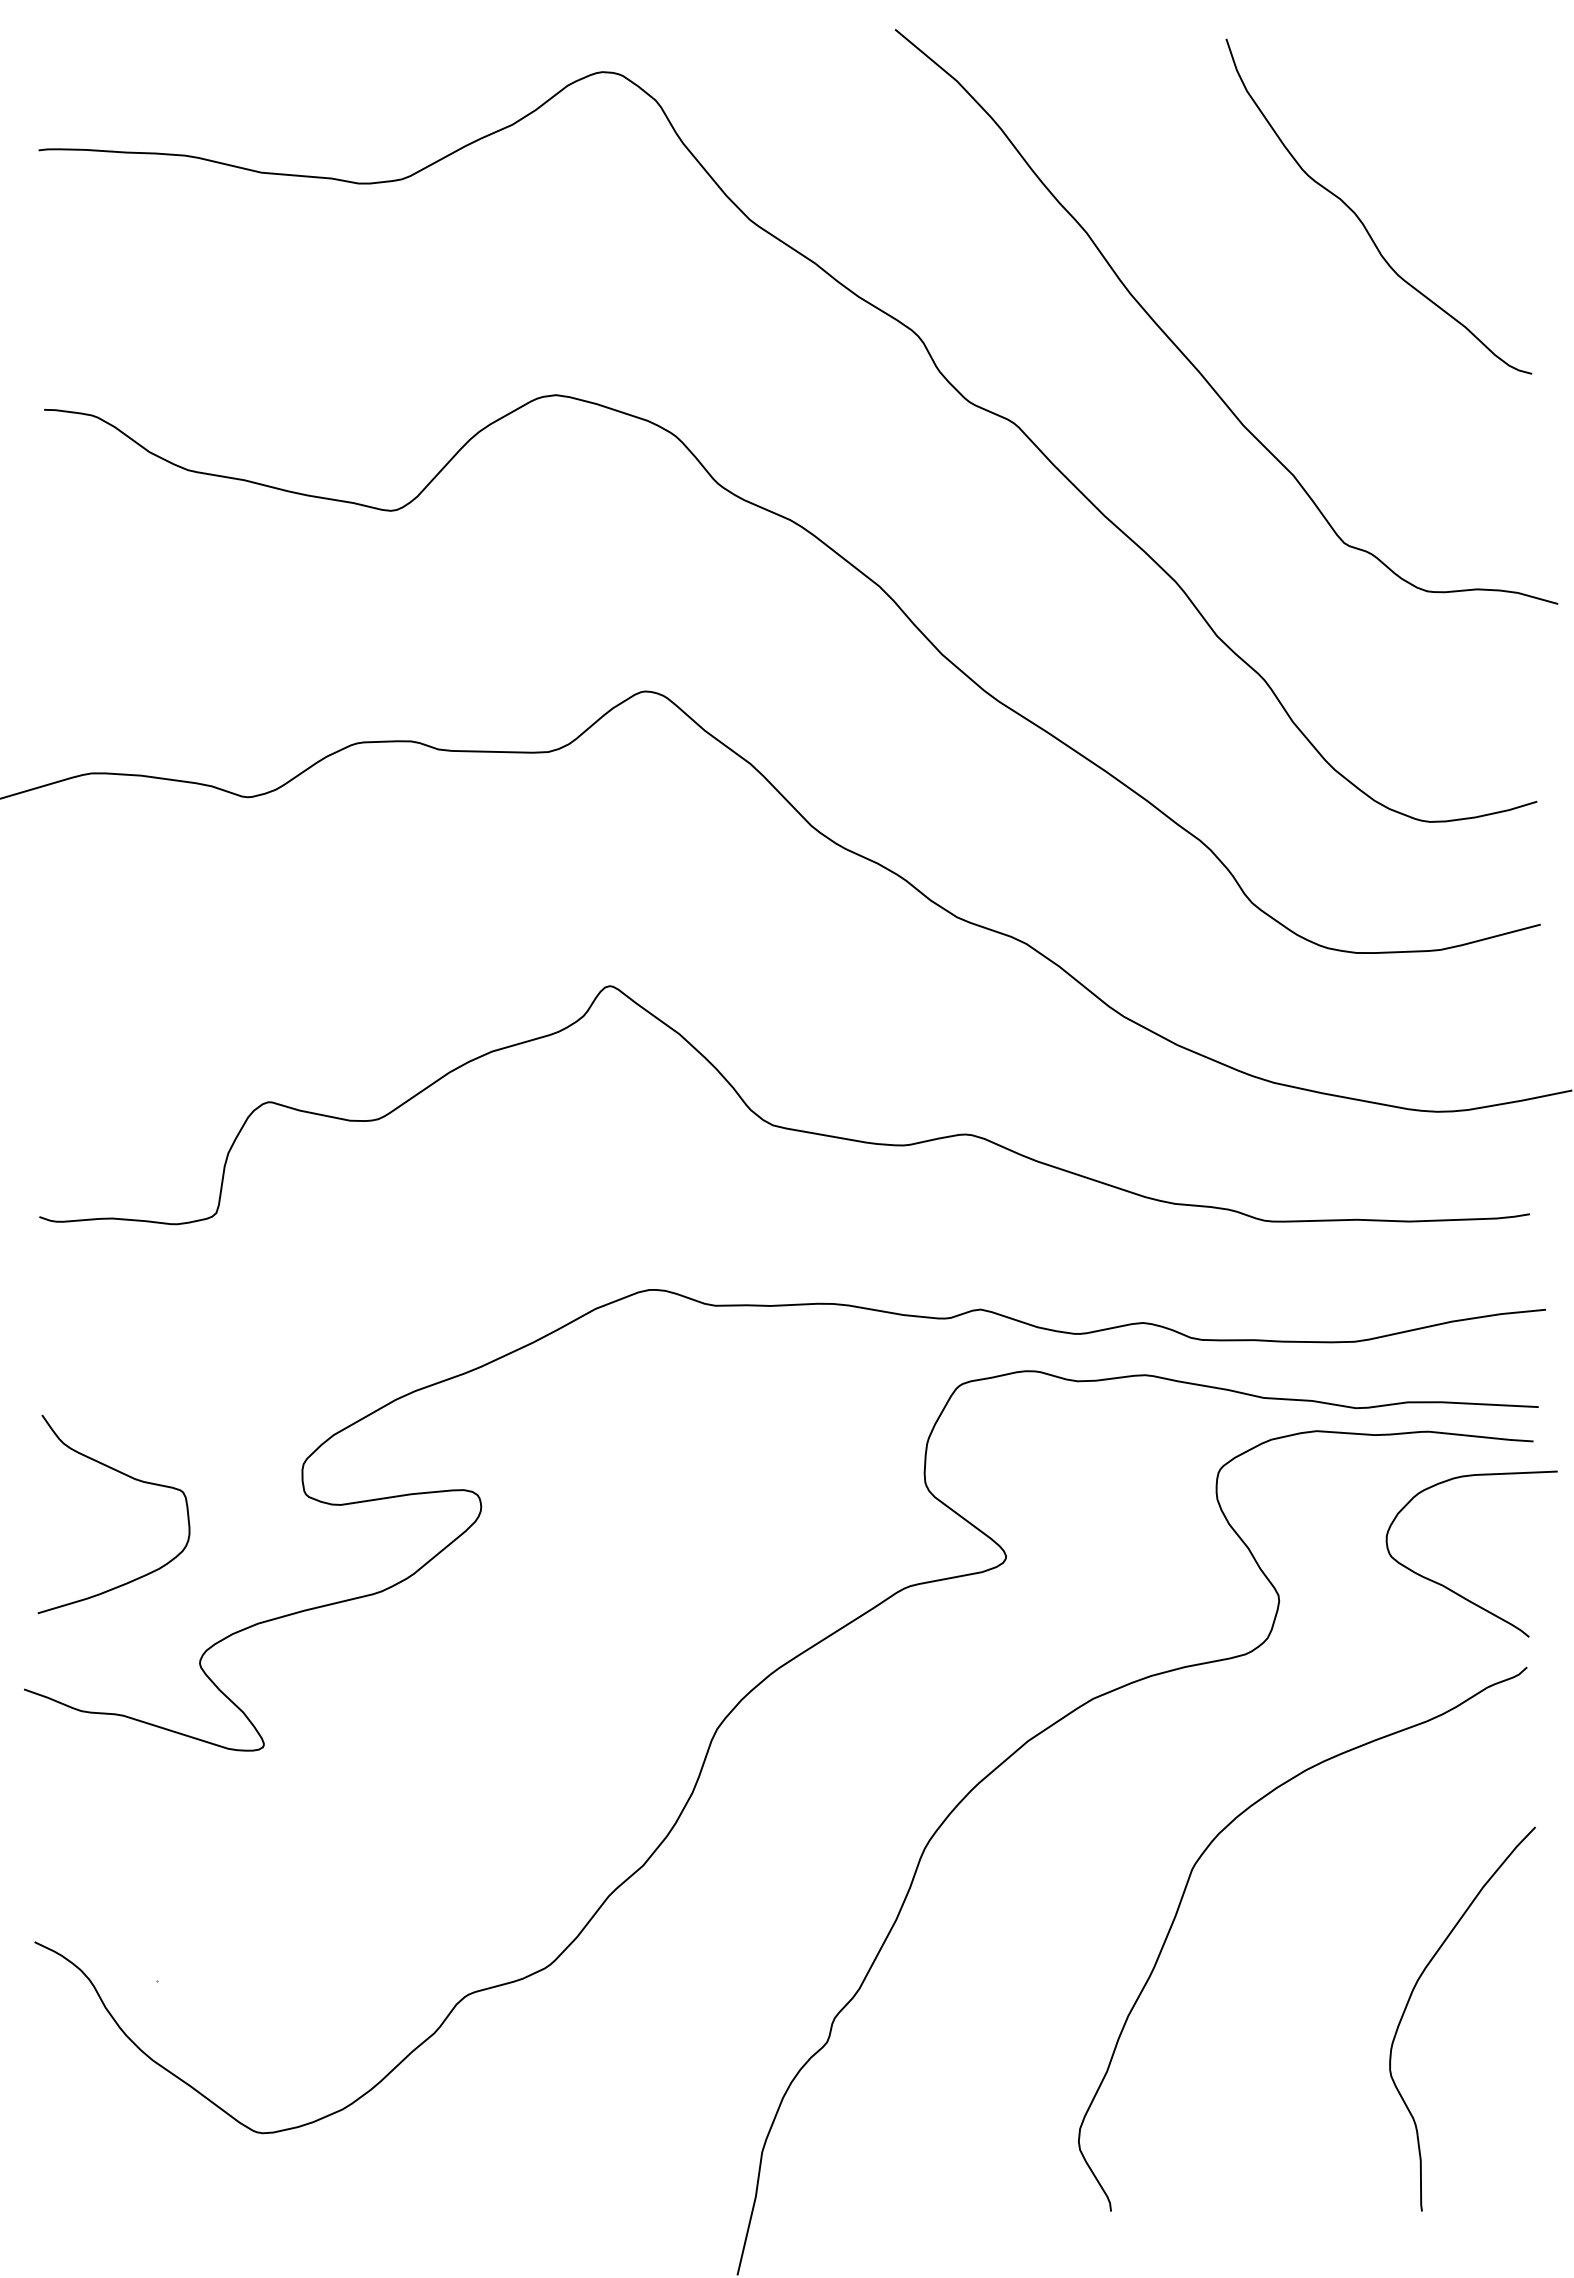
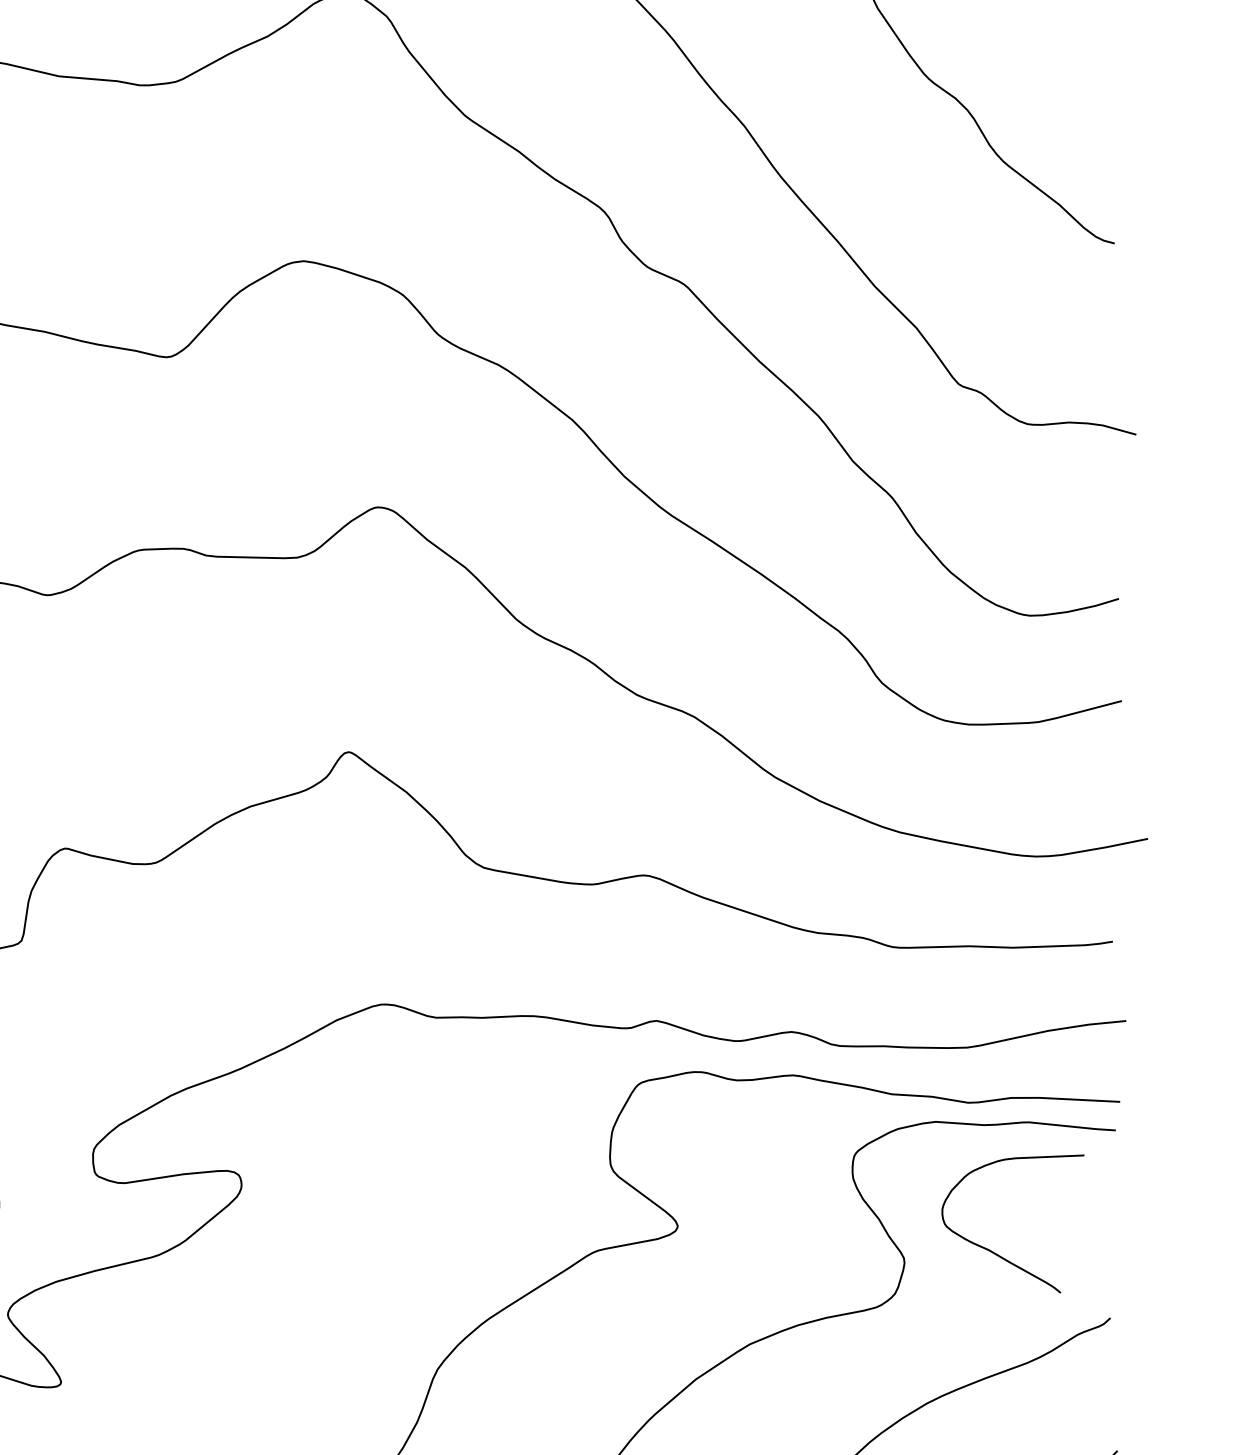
curve: (1448, 1587) -> (993, 1251), moved

